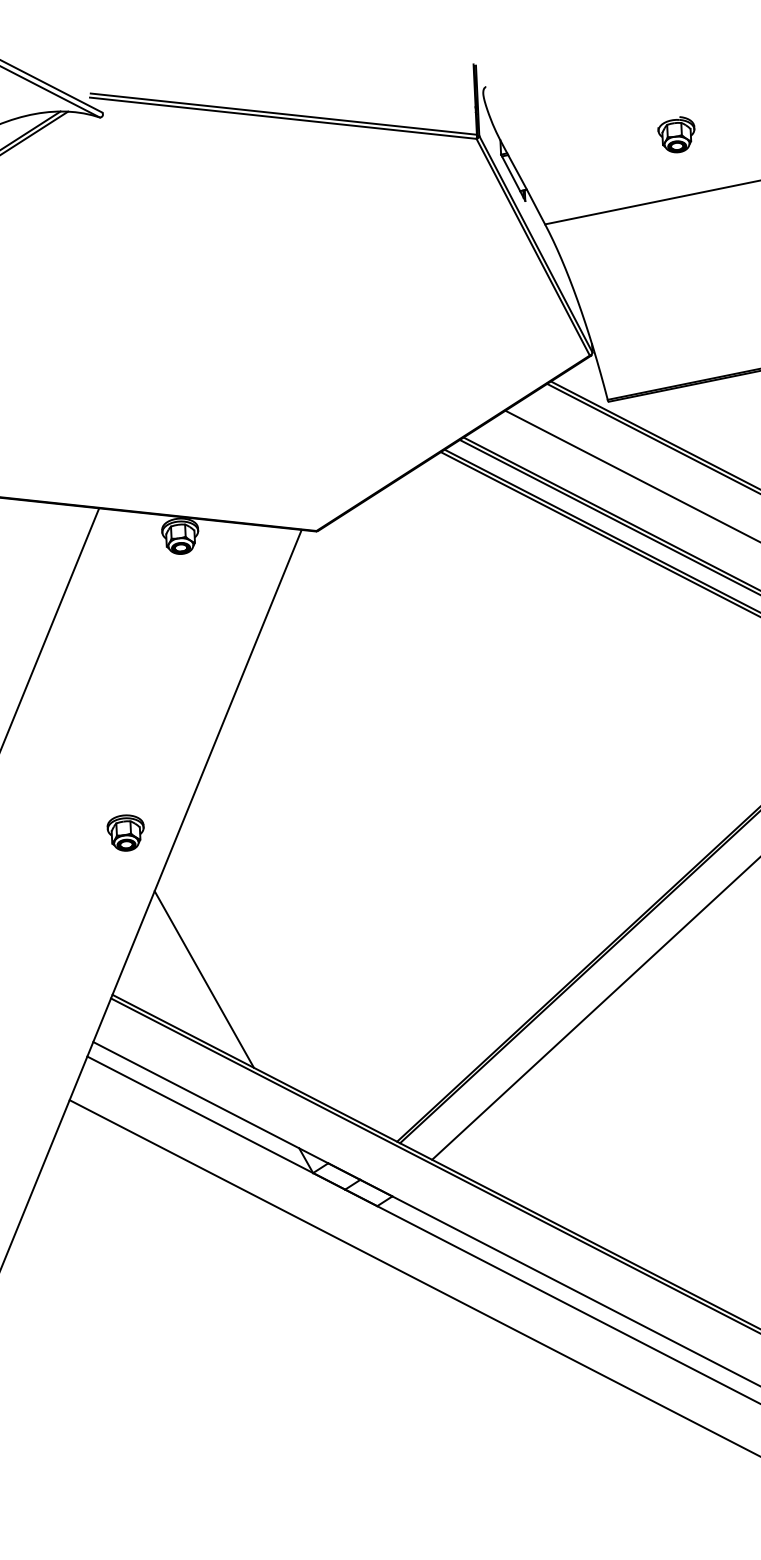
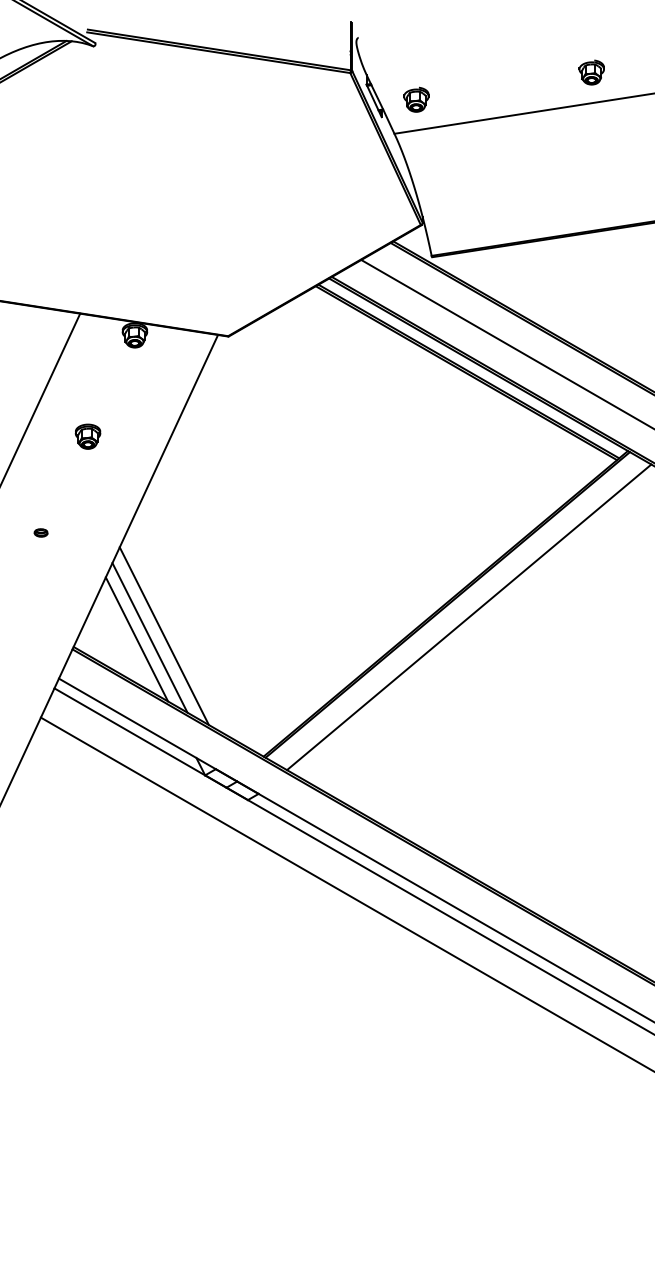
part: (676, 134) -> (416, 99), moved
part: (56, 830) -> (40, 532), added
part: (125, 832) -> (87, 436), moved
line: (242, 973) -> (163, 636), added
line: (222, 975) -> (149, 637), added

